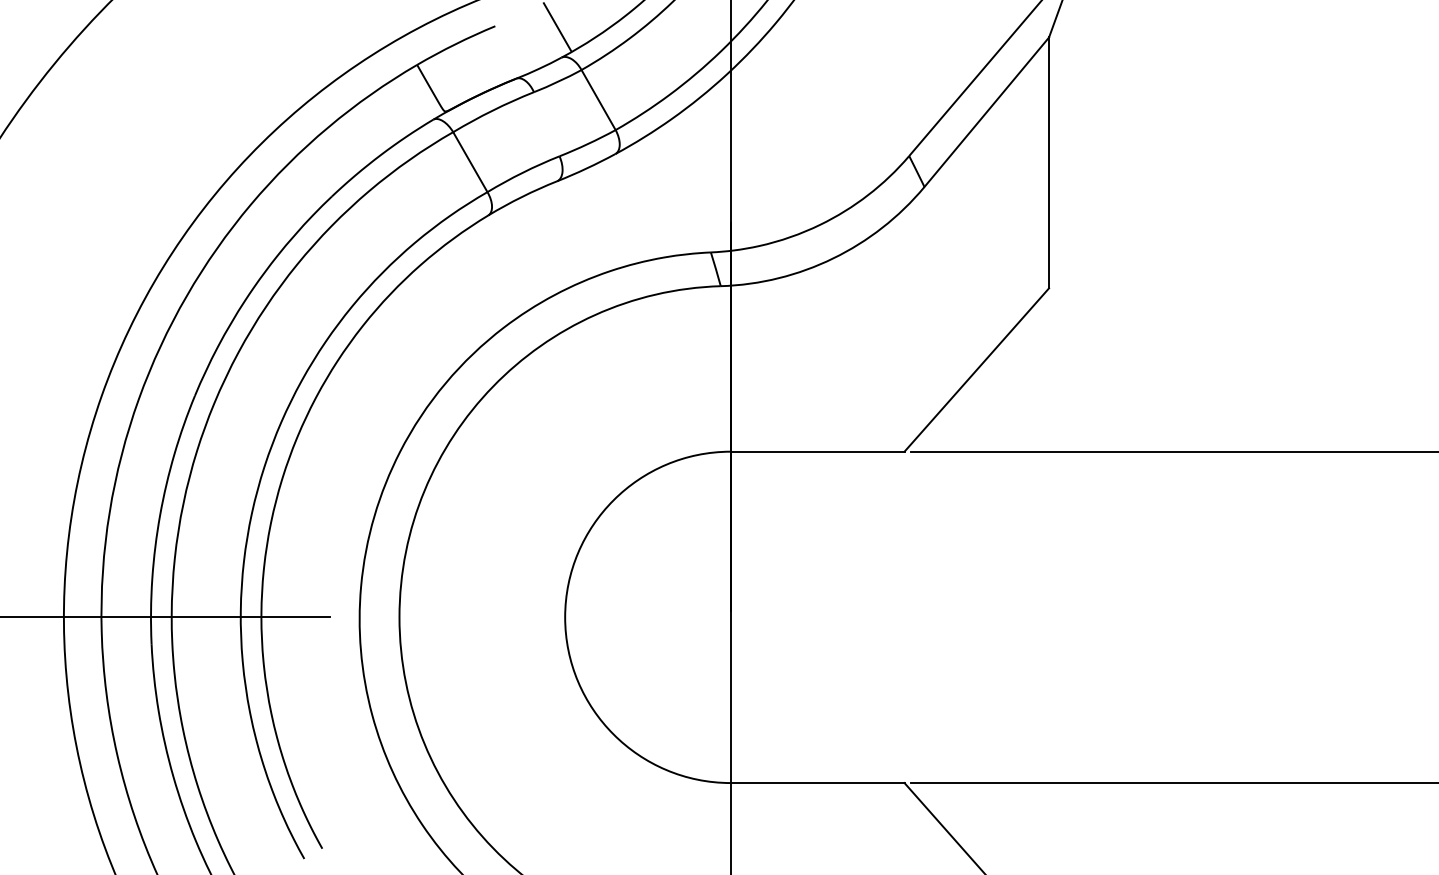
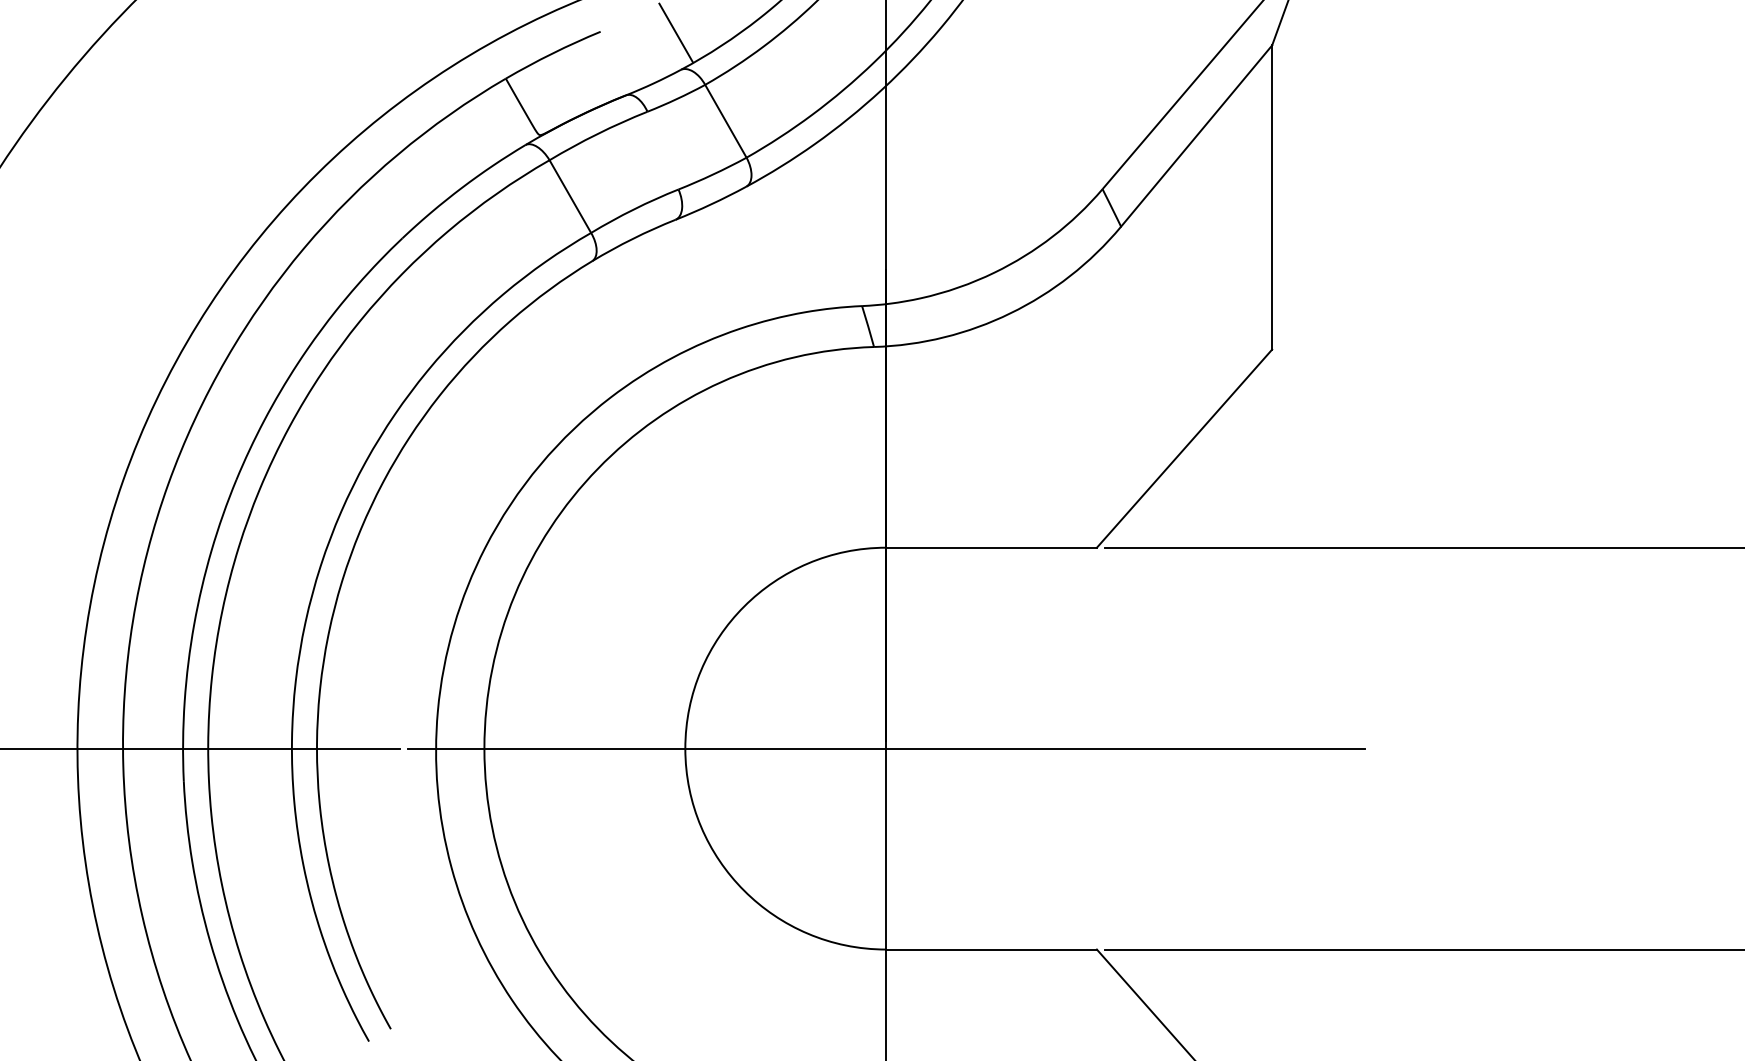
line: (730, 617) -> (885, 748), added

